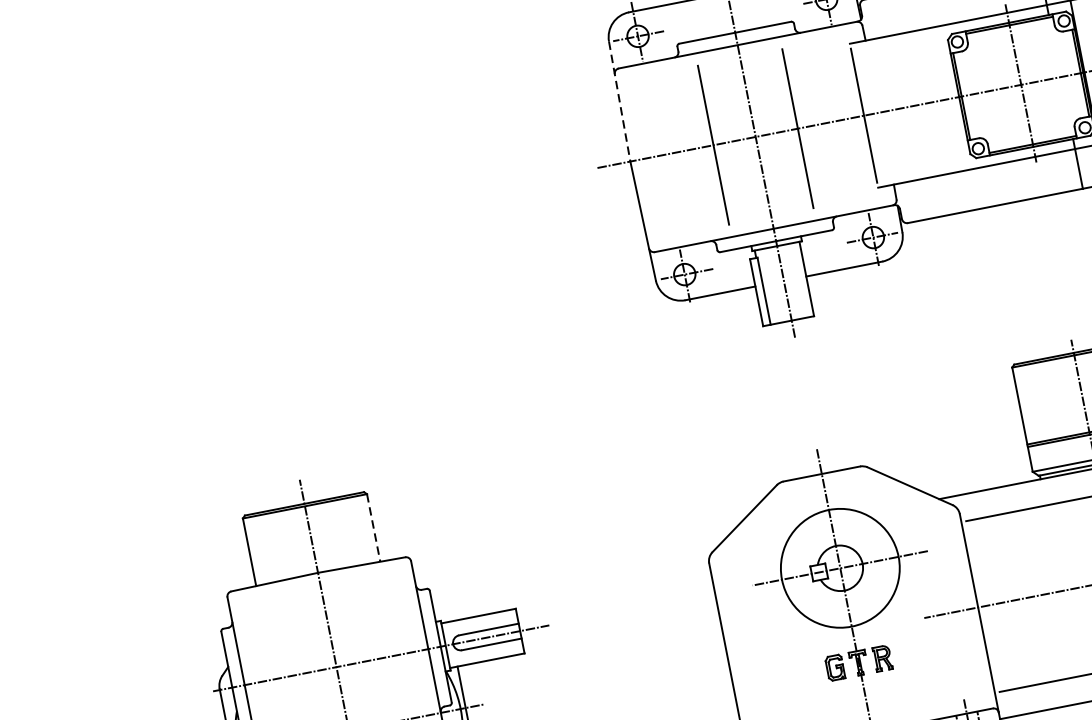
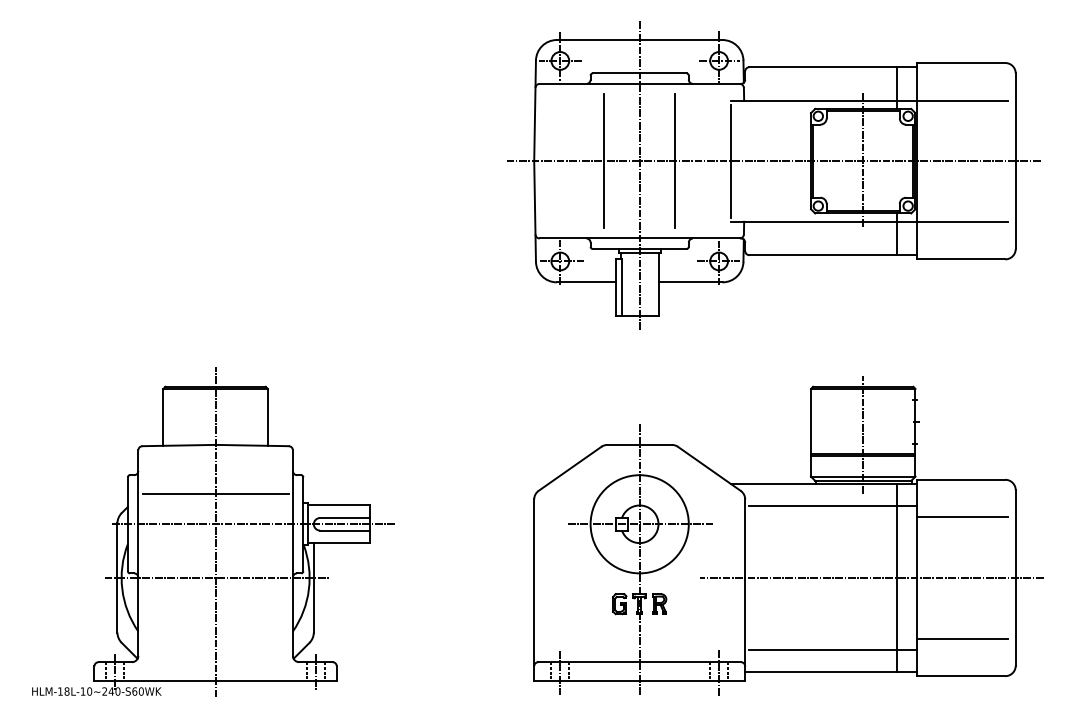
line: (620, 102) -> (535, 111), dashed -> solid
line: (373, 528) -> (267, 417), dashed -> solid
line: (329, 631) -> (215, 494), added

